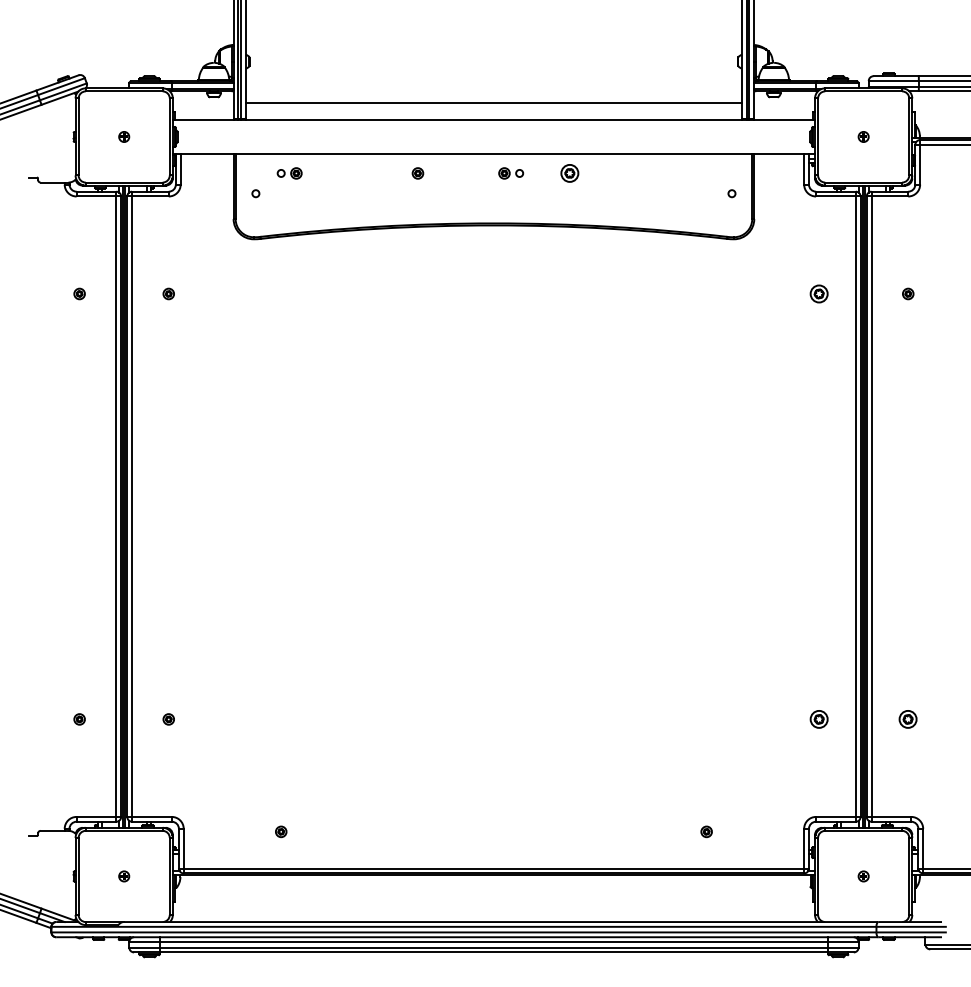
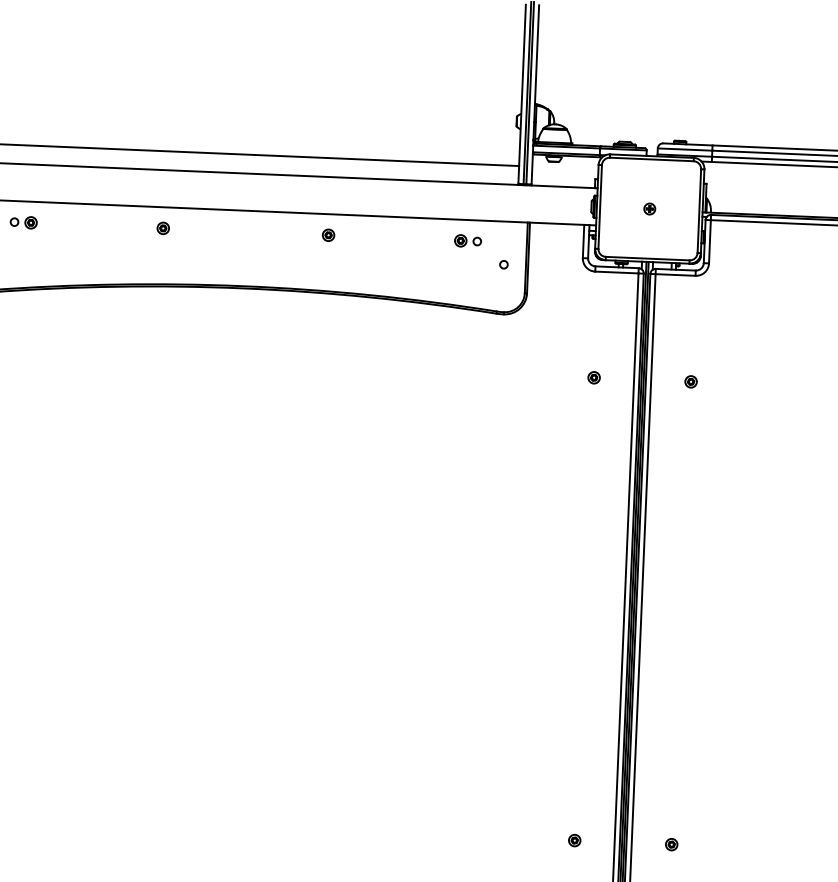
part: (511, 173) -> (468, 241), moved
part: (569, 173) -> (328, 235), size x0.62
part: (818, 293) -> (593, 377), size x0.62
part: (818, 719) -> (574, 840), size x0.62
part: (908, 719) -> (671, 844), size x0.62

